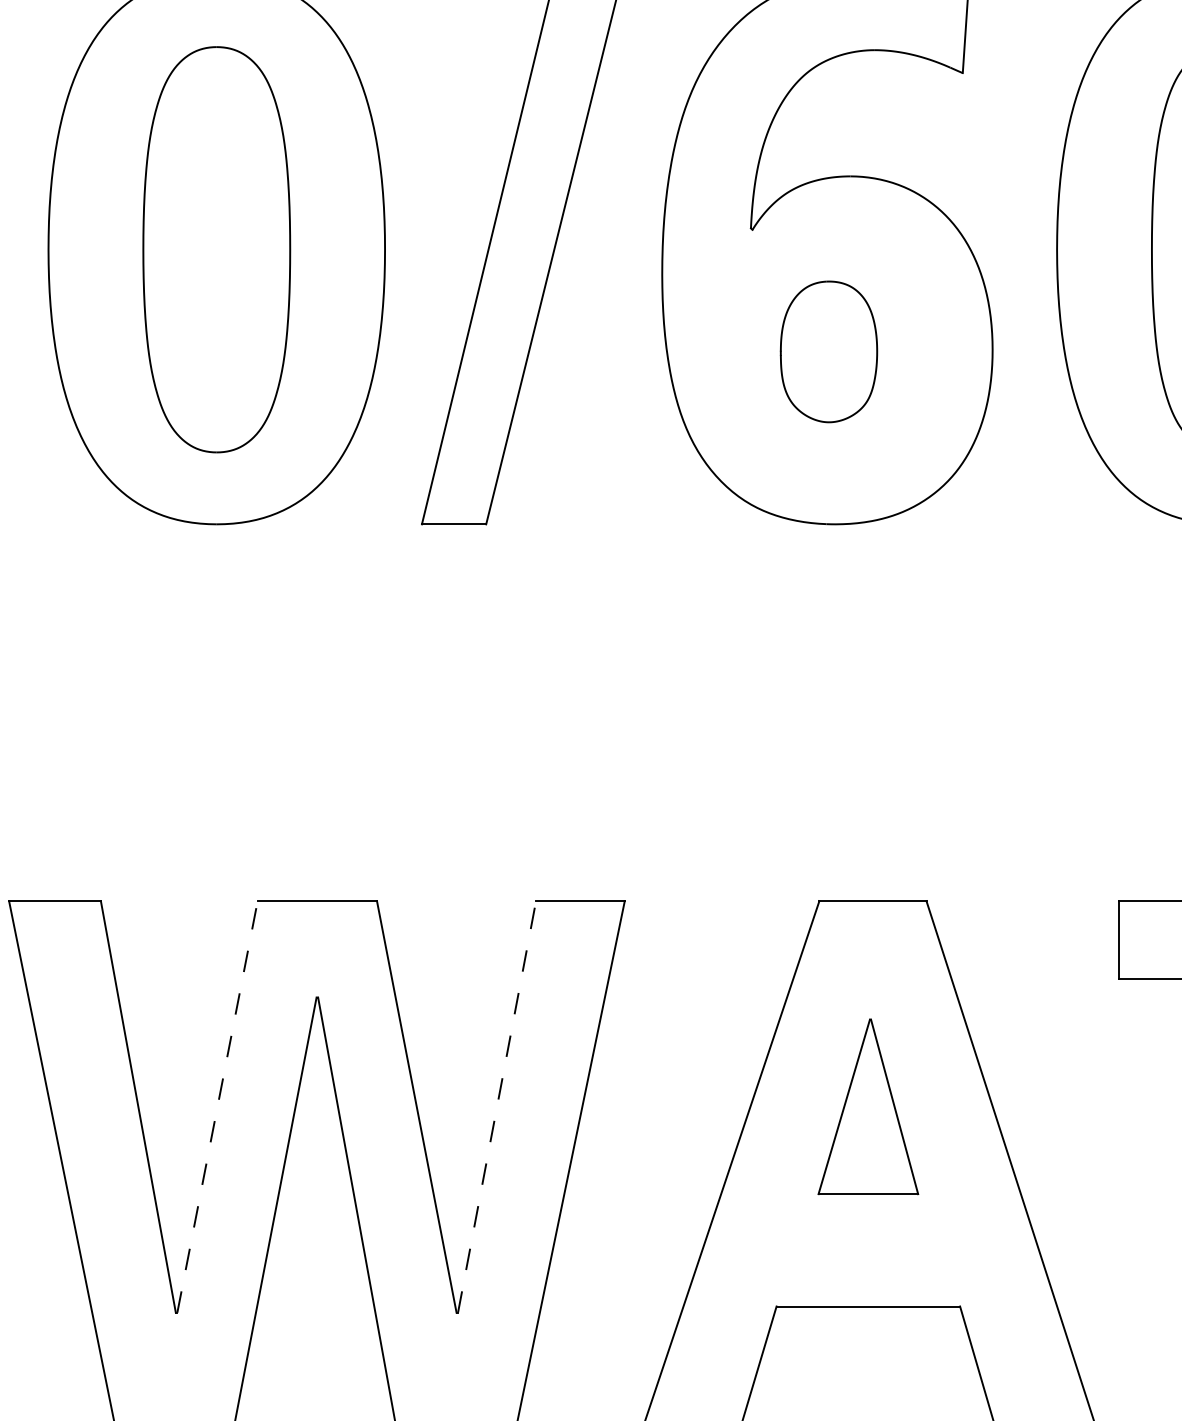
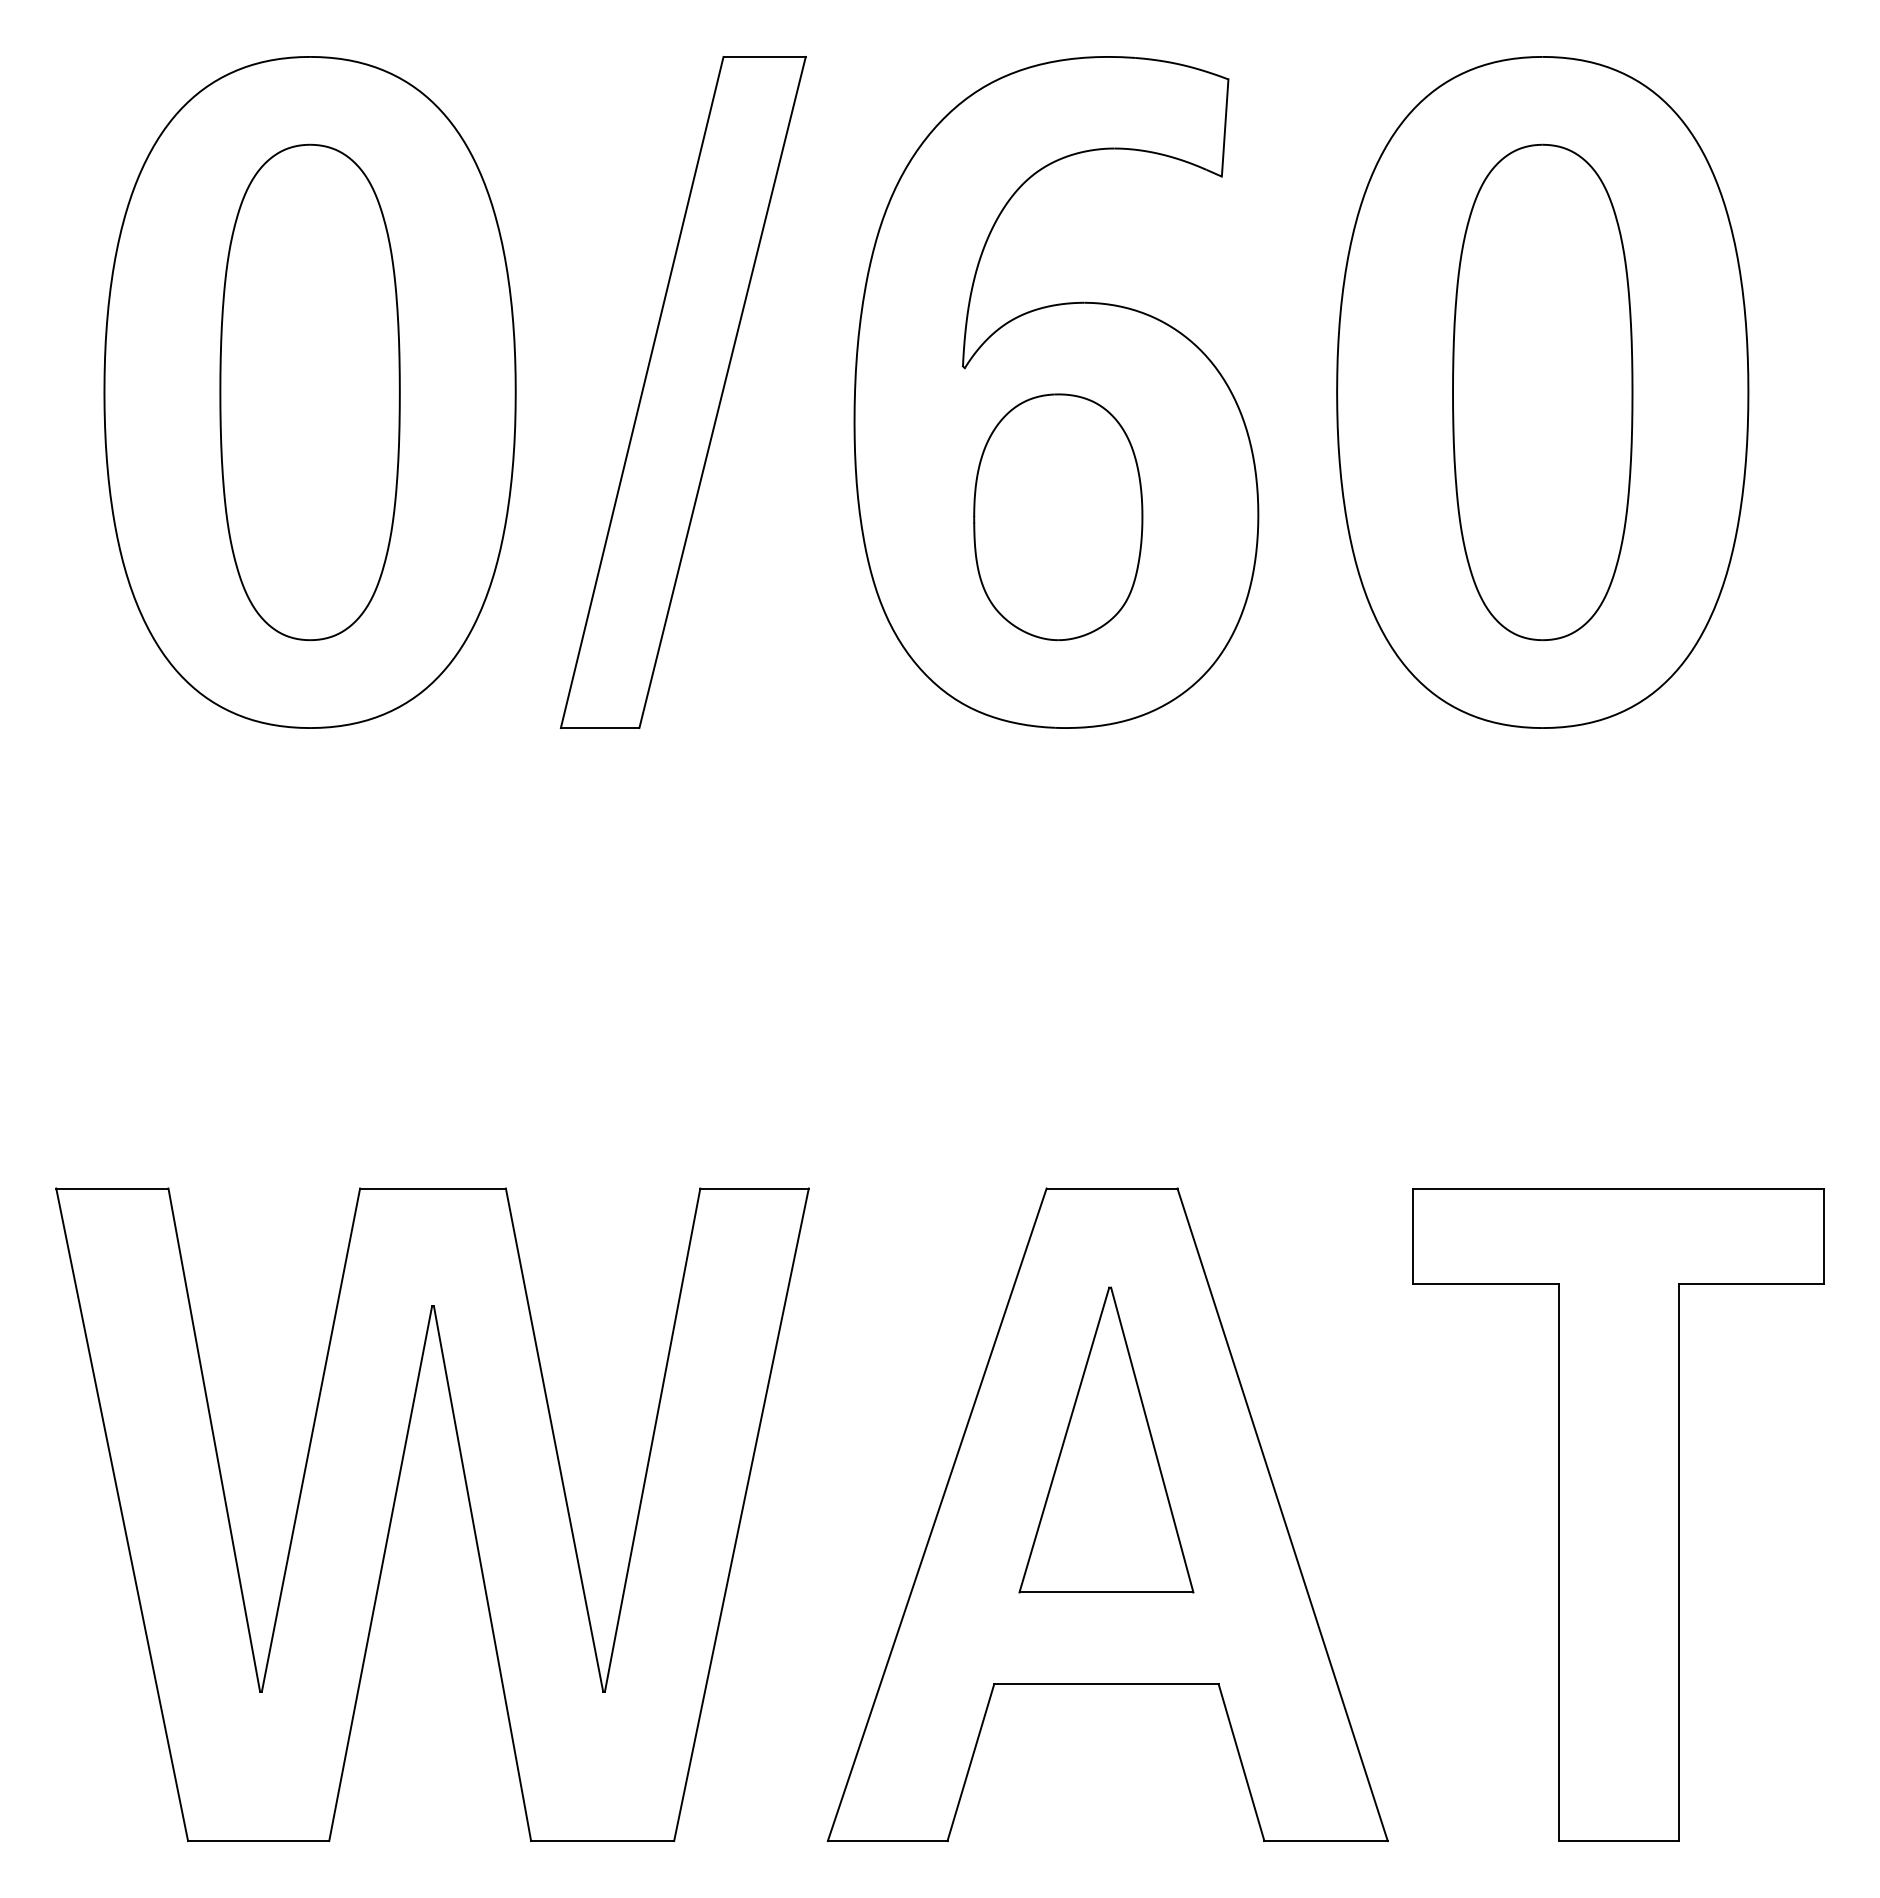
part: (829, 352) -> (1058, 517), size x1.43
line: (217, 1106) -> (311, 1439), dashed -> solid
part: (868, 1106) -> (1106, 1439), size x1.43
line: (496, 1107) -> (652, 1440), dashed -> solid

